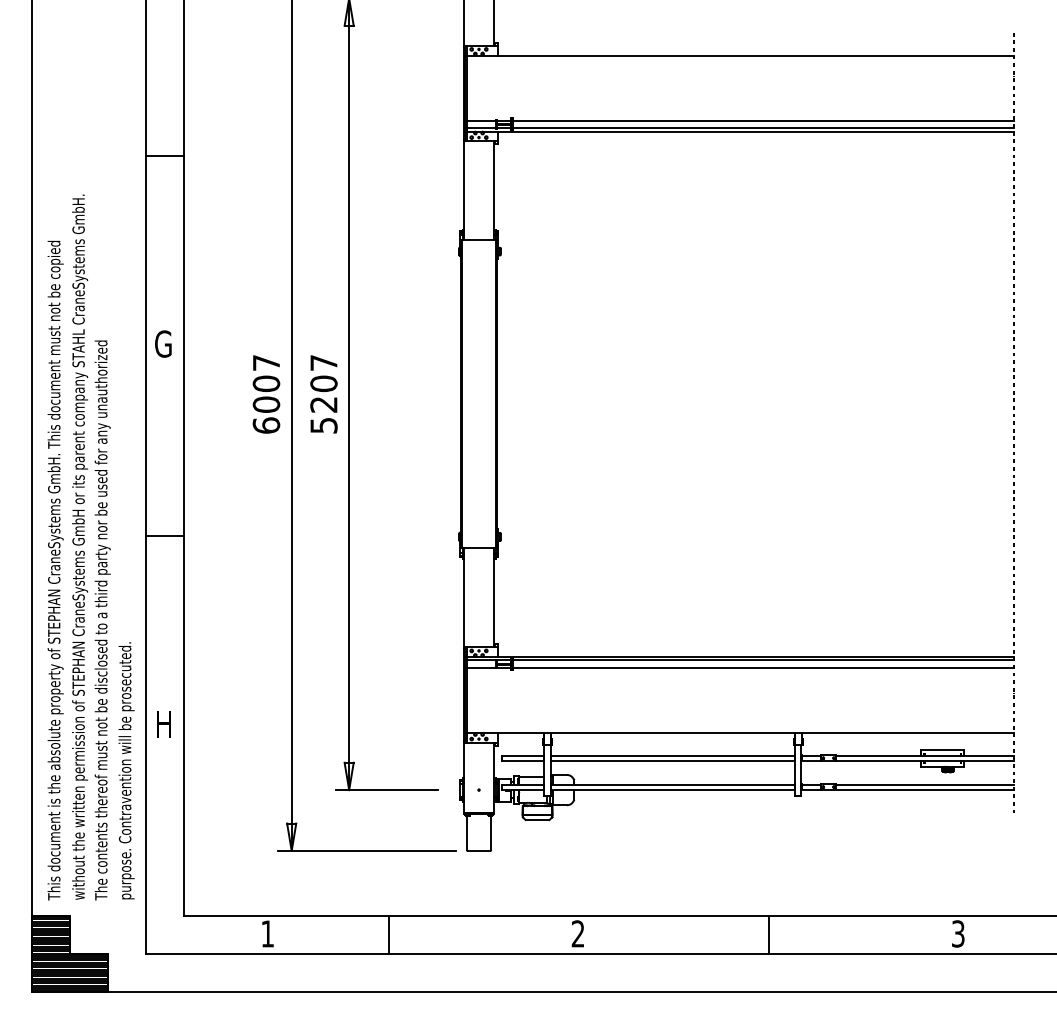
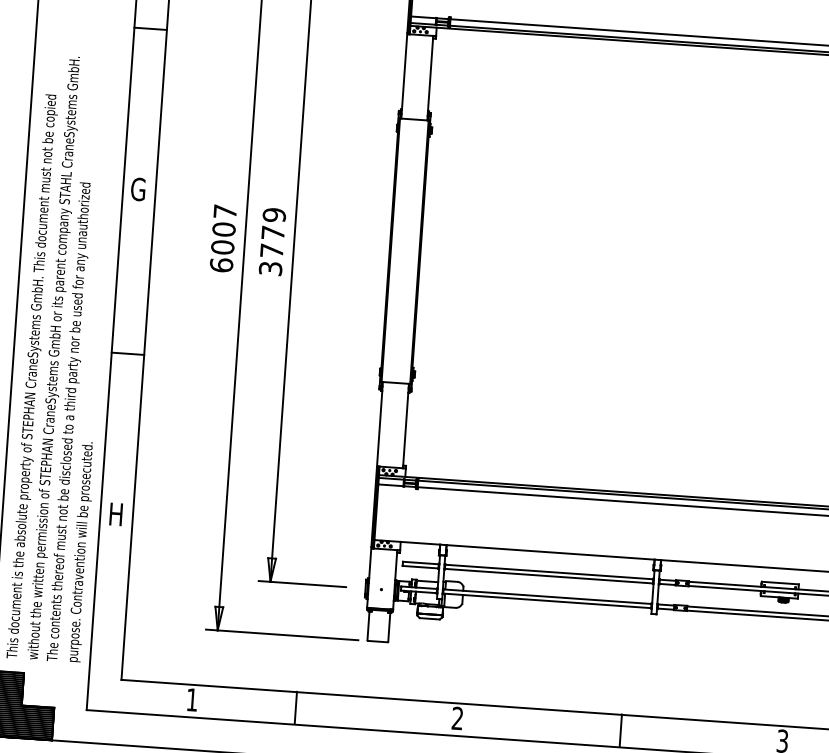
text: (323, 393) -> (272, 241), 5207 -> 3779

